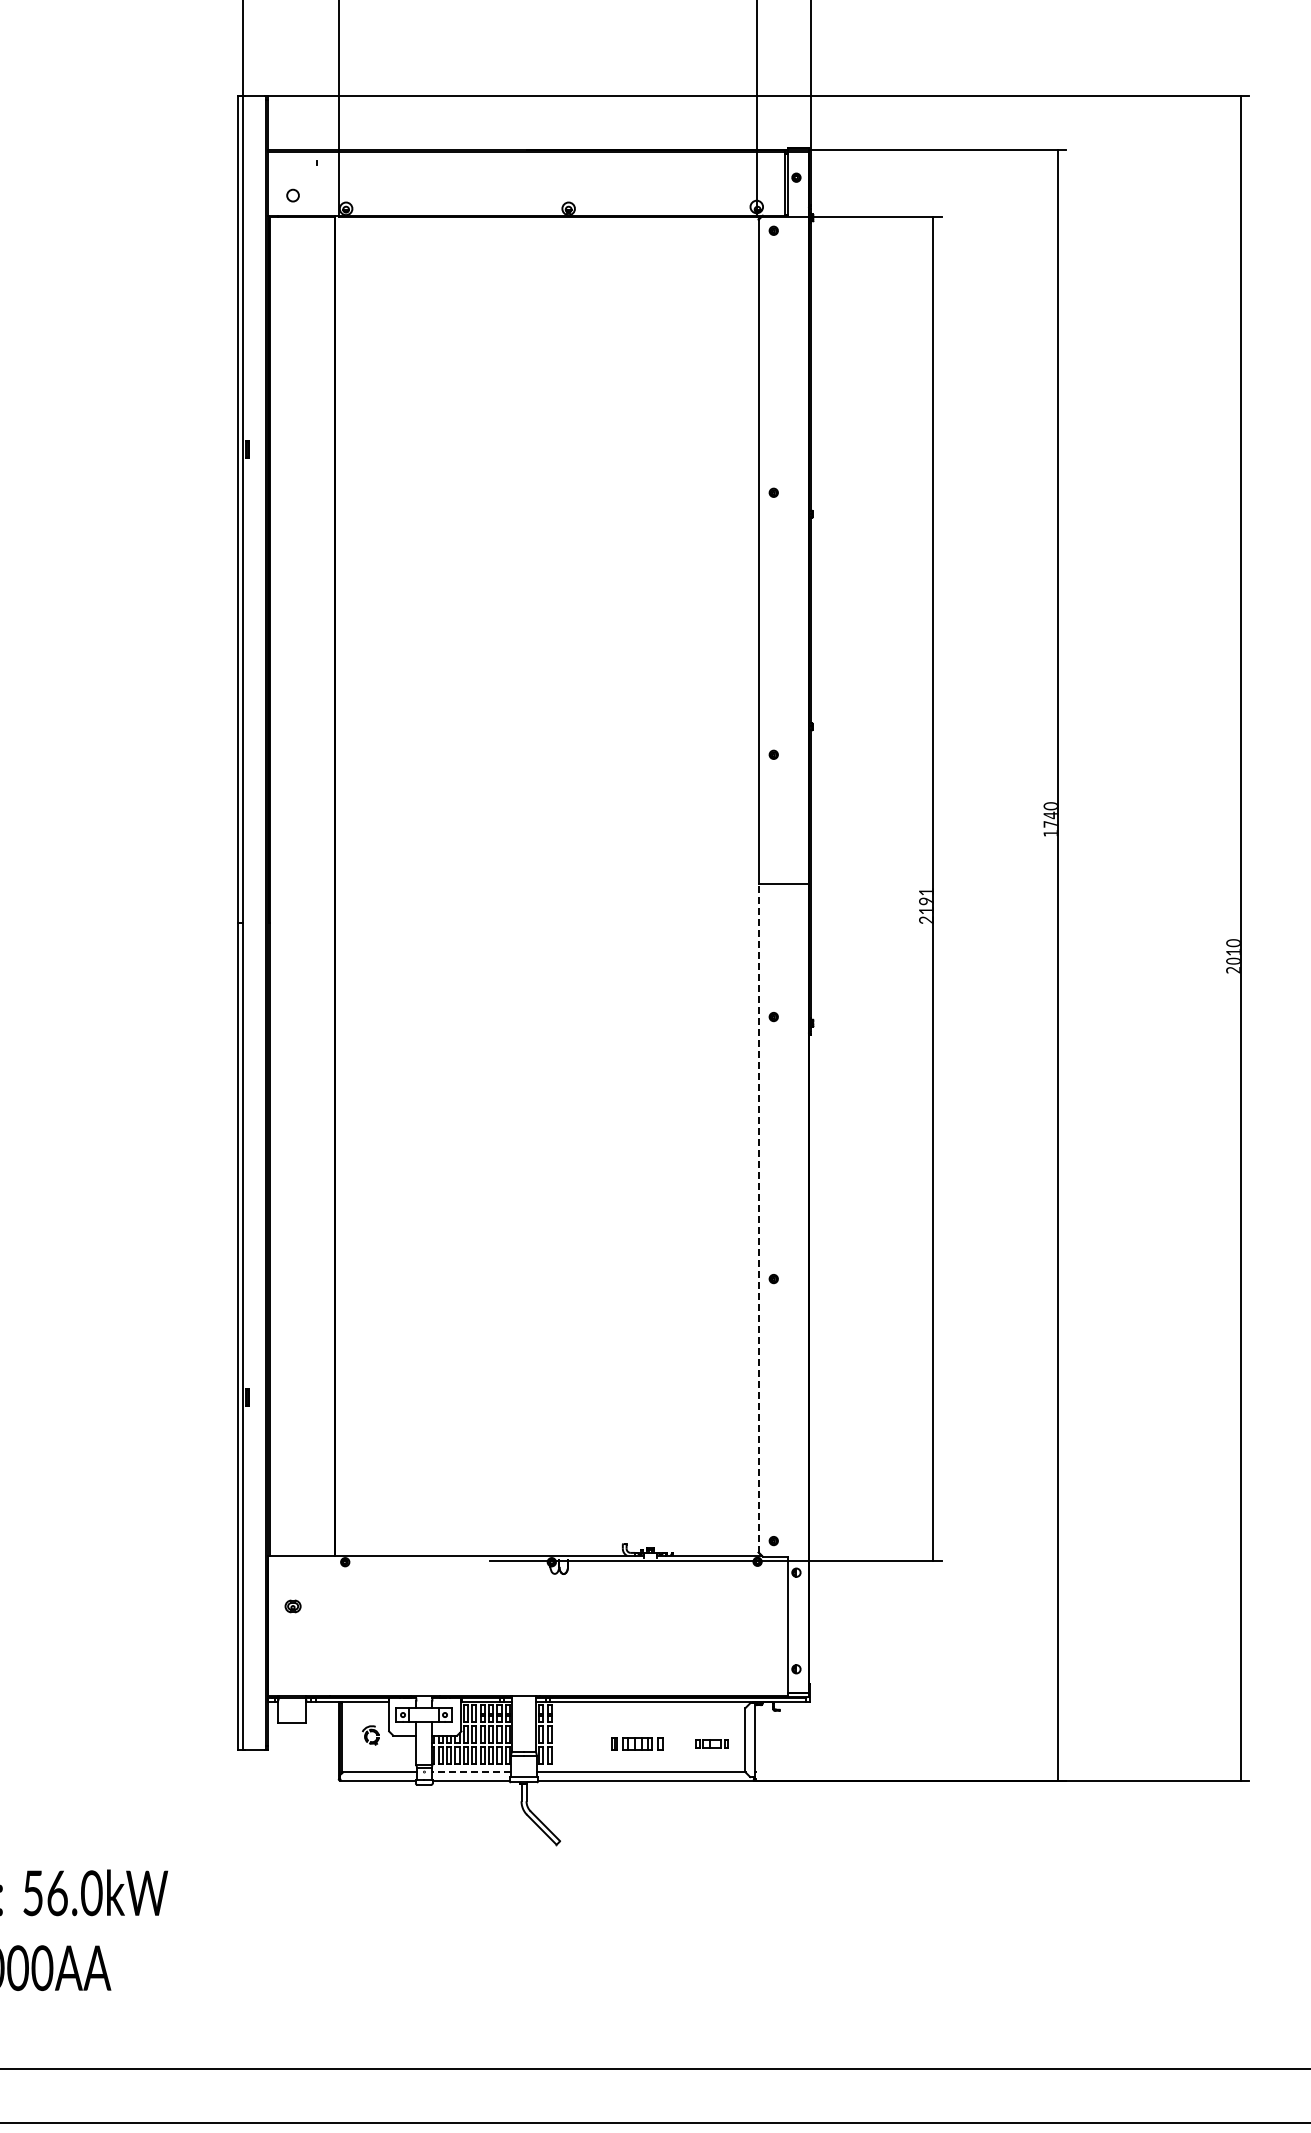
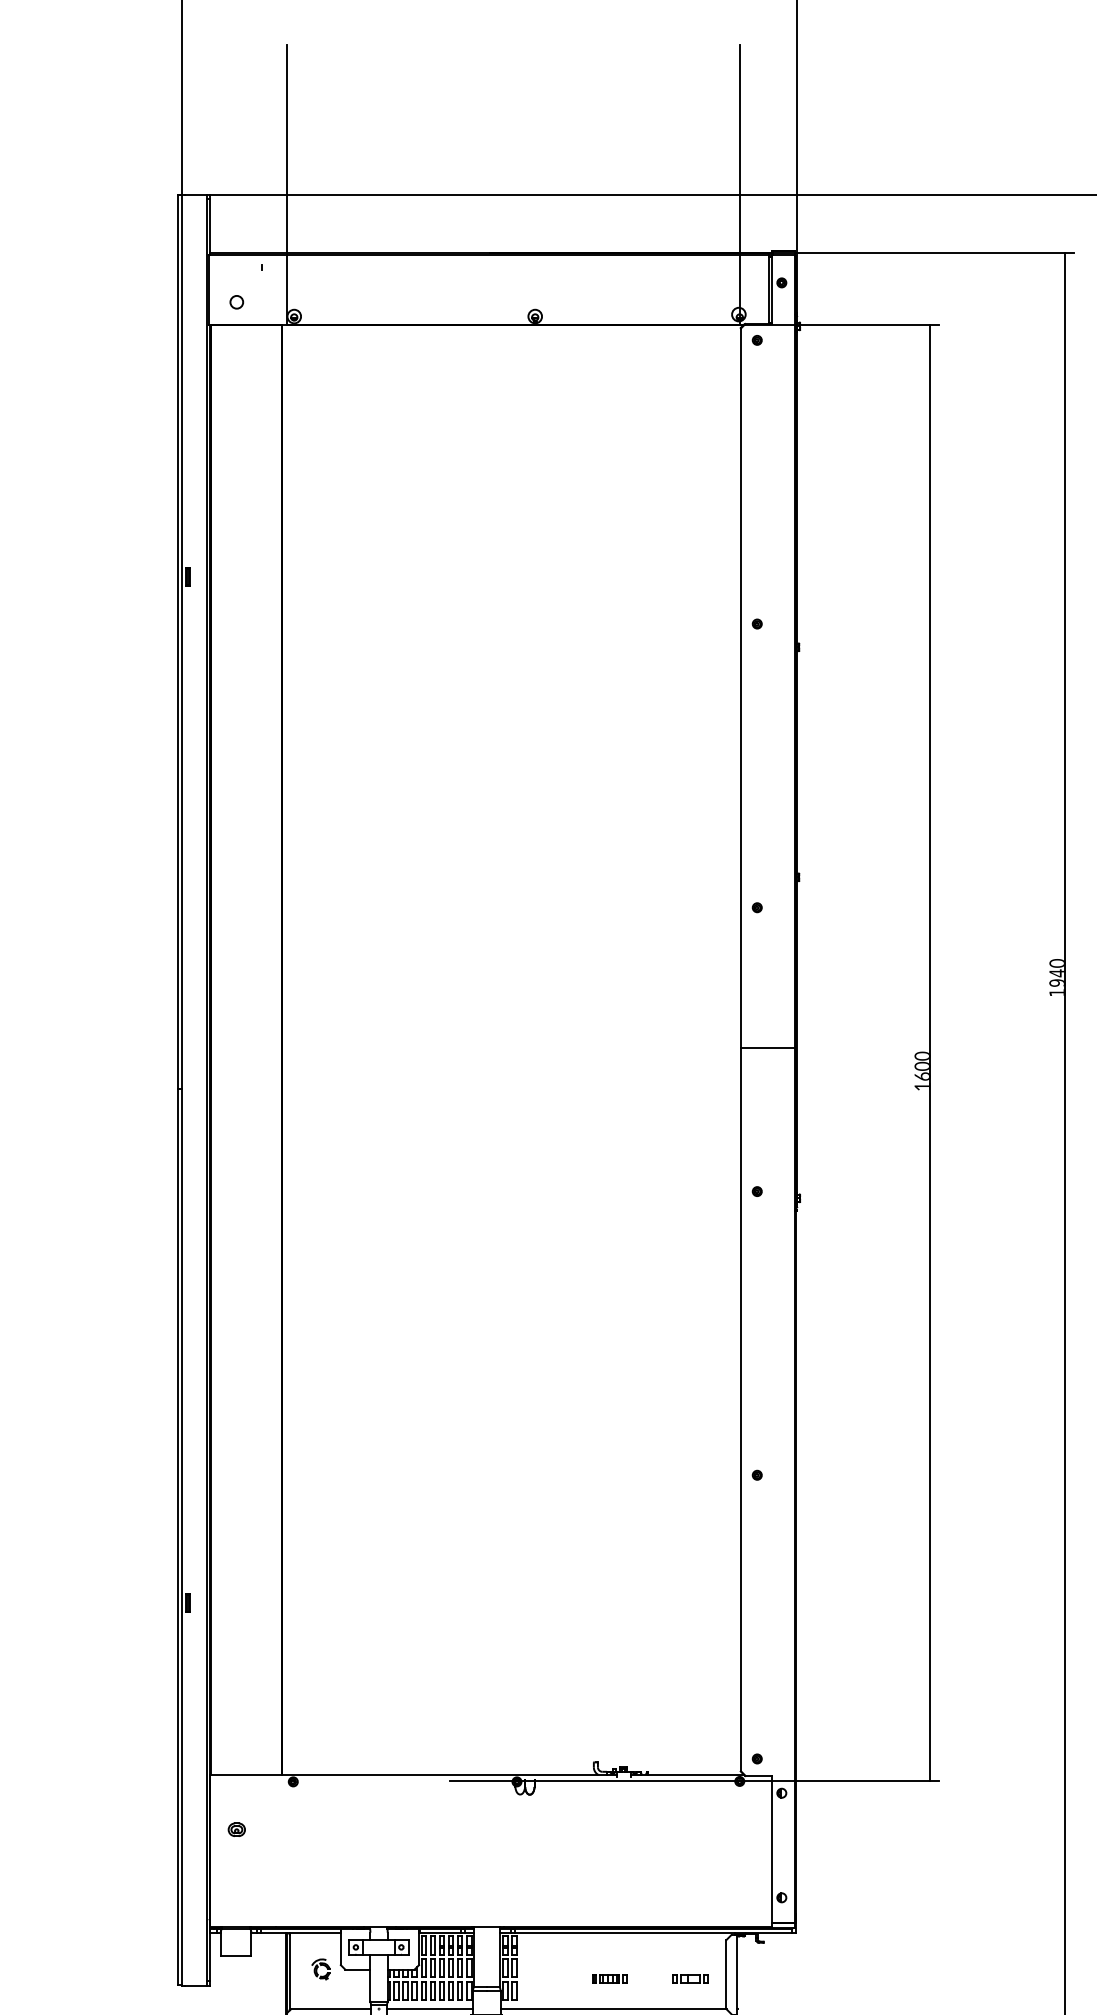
text: (1049, 823) -> (1055, 982), 174 -> 194
text: (925, 905) -> (921, 1070), 2191 -> 1600
line: (758, 1217) -> (740, 1408), dashed -> solid
part: (637, 1743) -> (609, 1978), size x0.62
line: (471, 1772) -> (430, 2009), dashed -> solid

